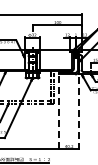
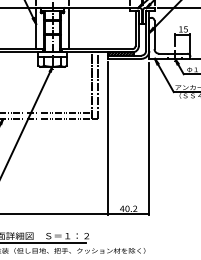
line: (59, 112) -> (108, 138), dashed -> solid
line: (79, 113) -> (150, 140), dashed -> solid

